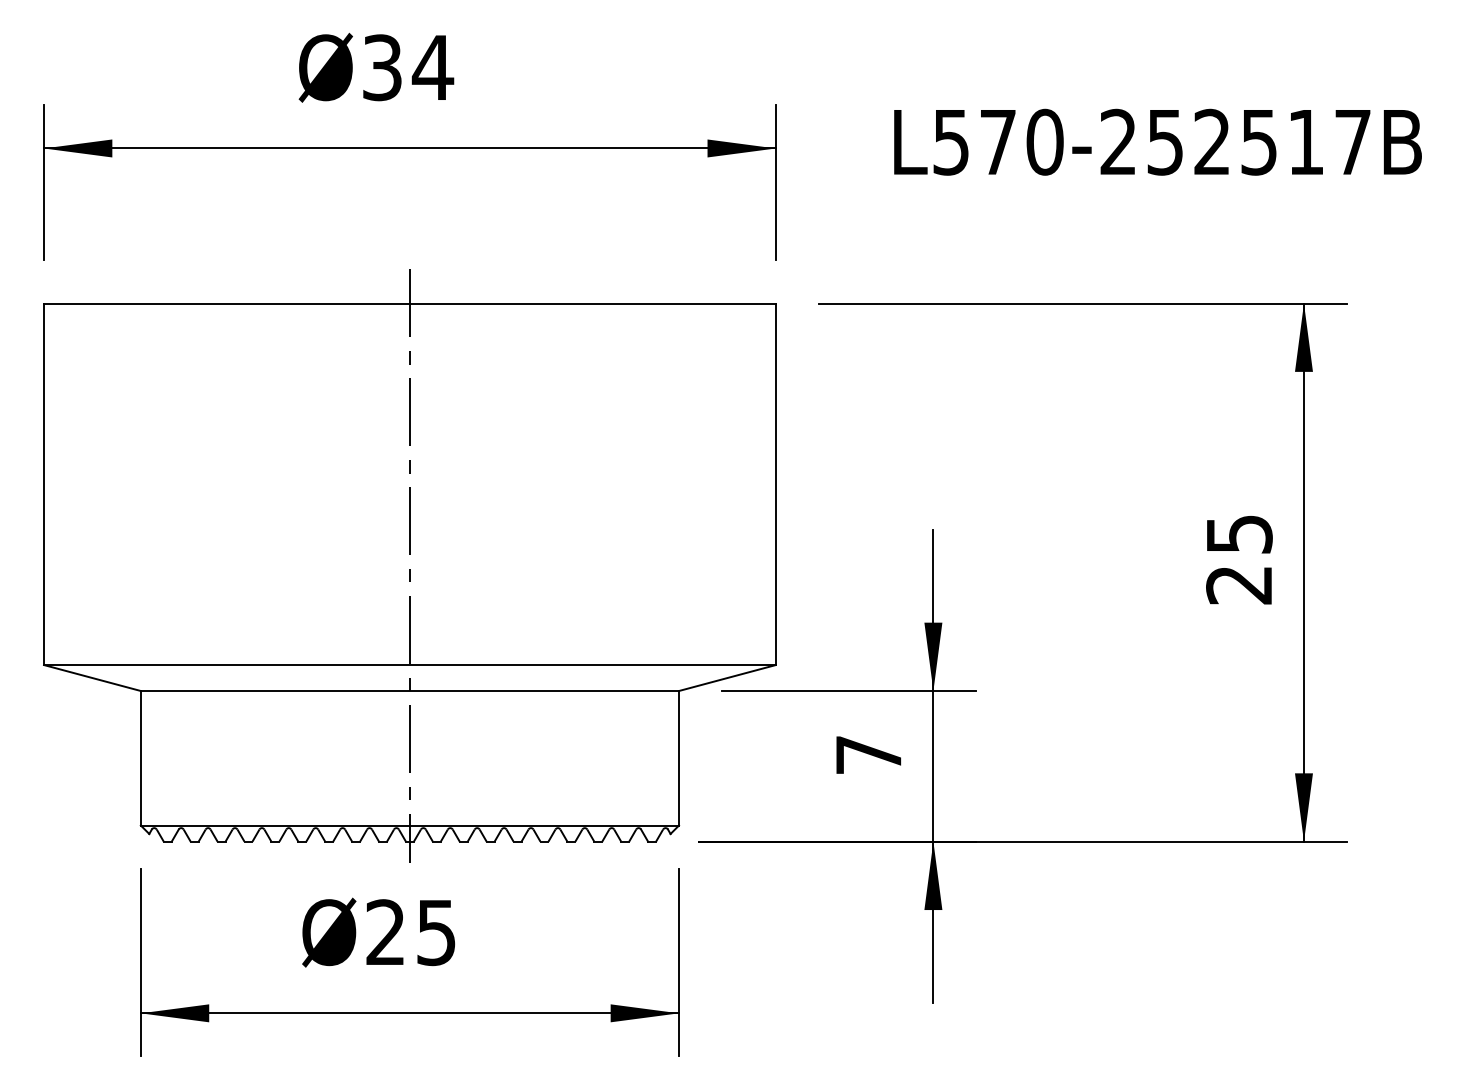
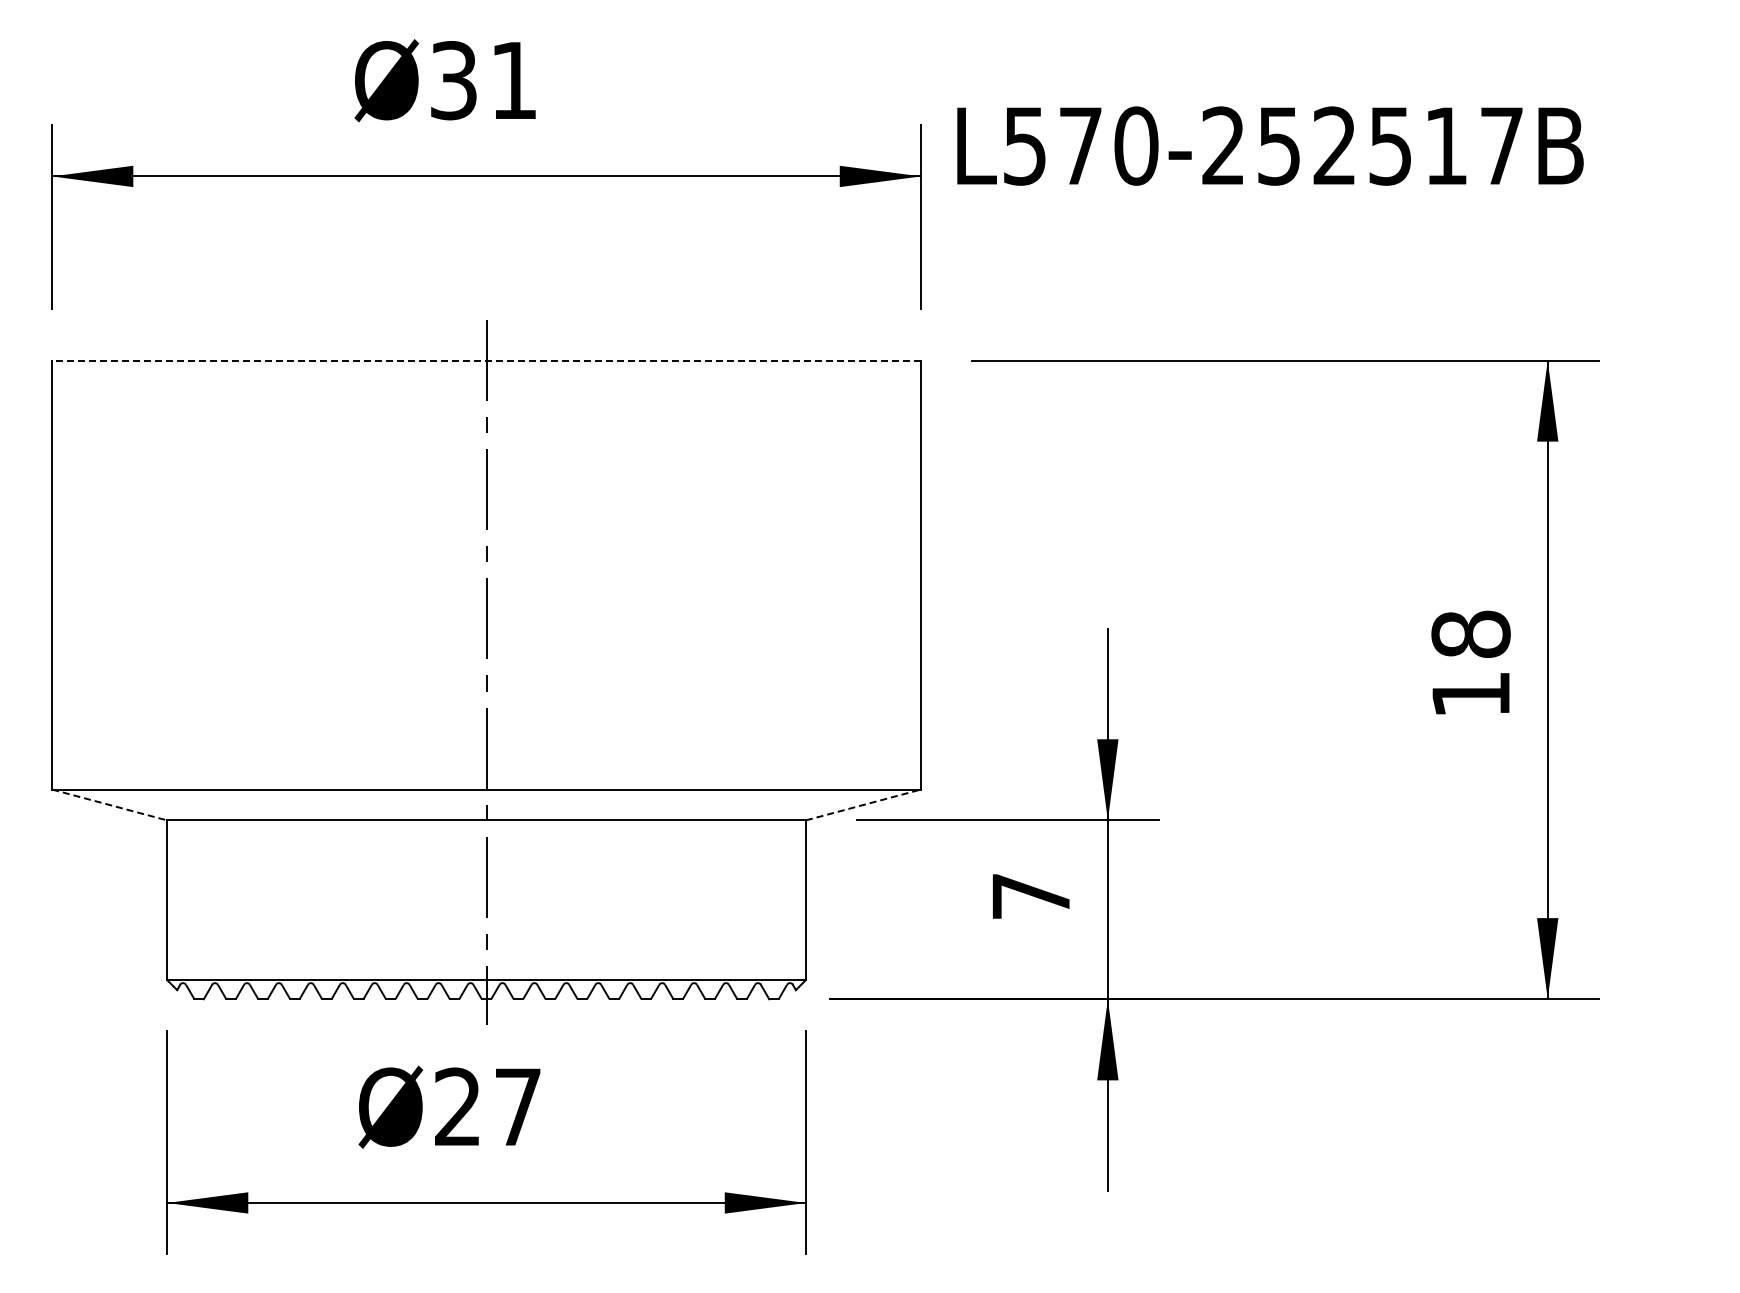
text: (432, 67) -> (513, 80), Ø34 -> Ø31
text: (1158, 141) -> (1270, 145), moved
line: (409, 303) -> (486, 360), solid -> dashed
text: (1238, 558) -> (1470, 663), 25 -> 18
line: (92, 678) -> (109, 805), solid -> dashed
line: (727, 678) -> (863, 805), solid -> dashed
text: (436, 932) -> (517, 1107), Ø25 -> Ø27

